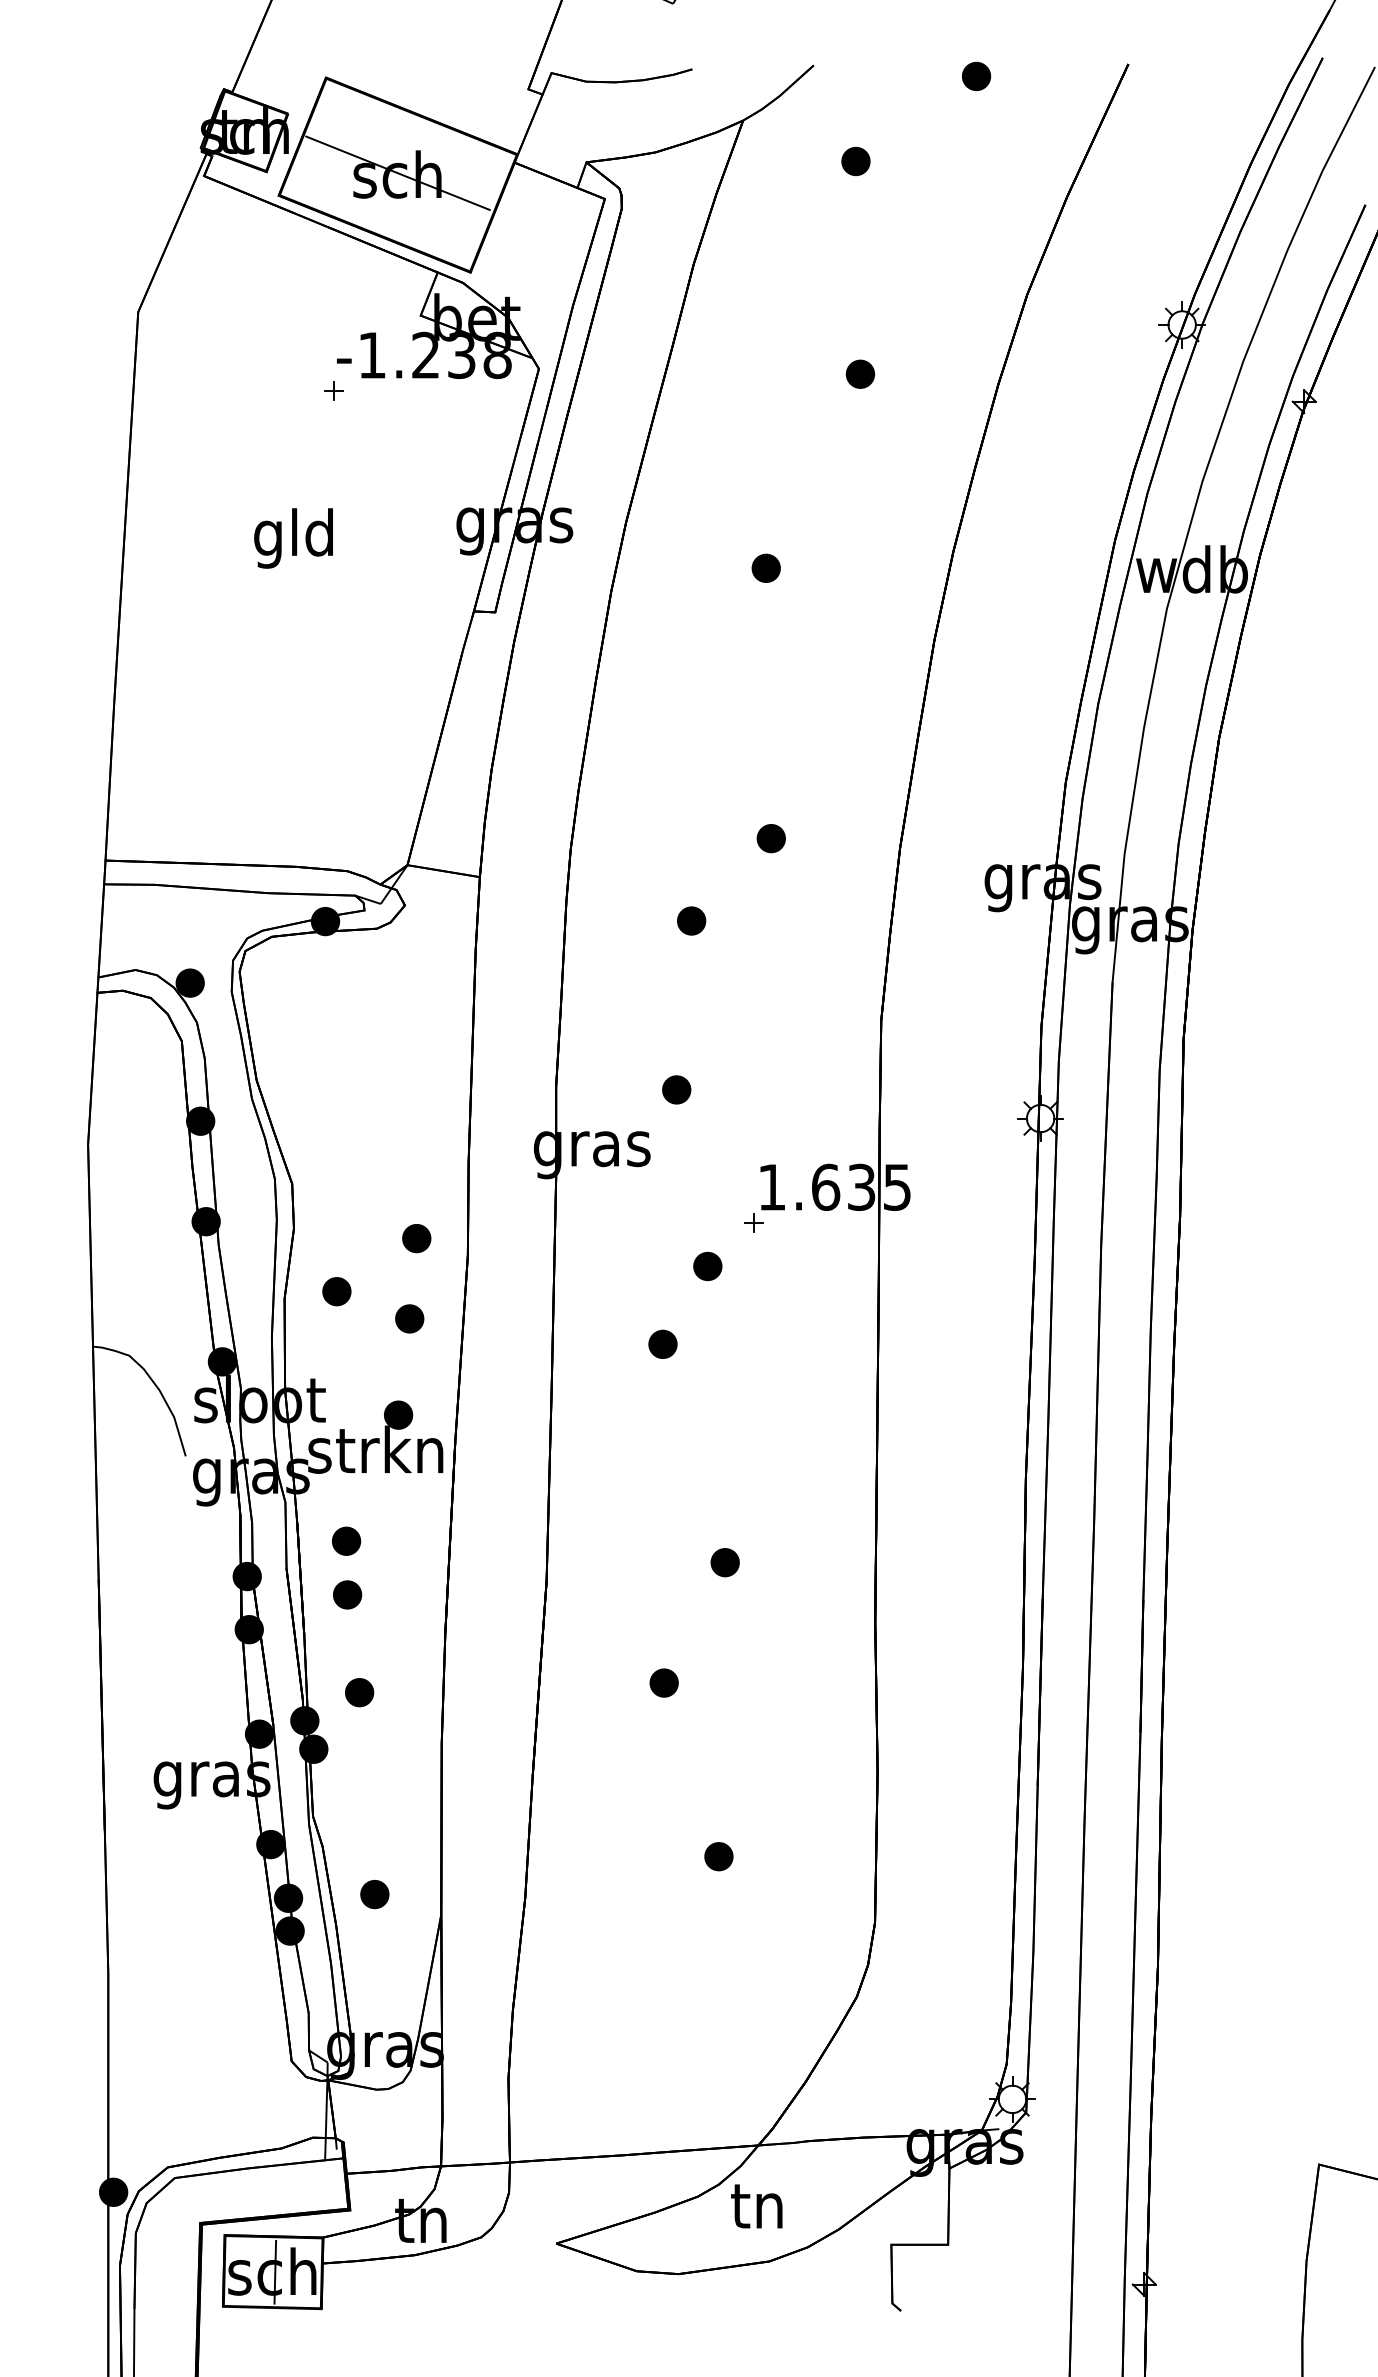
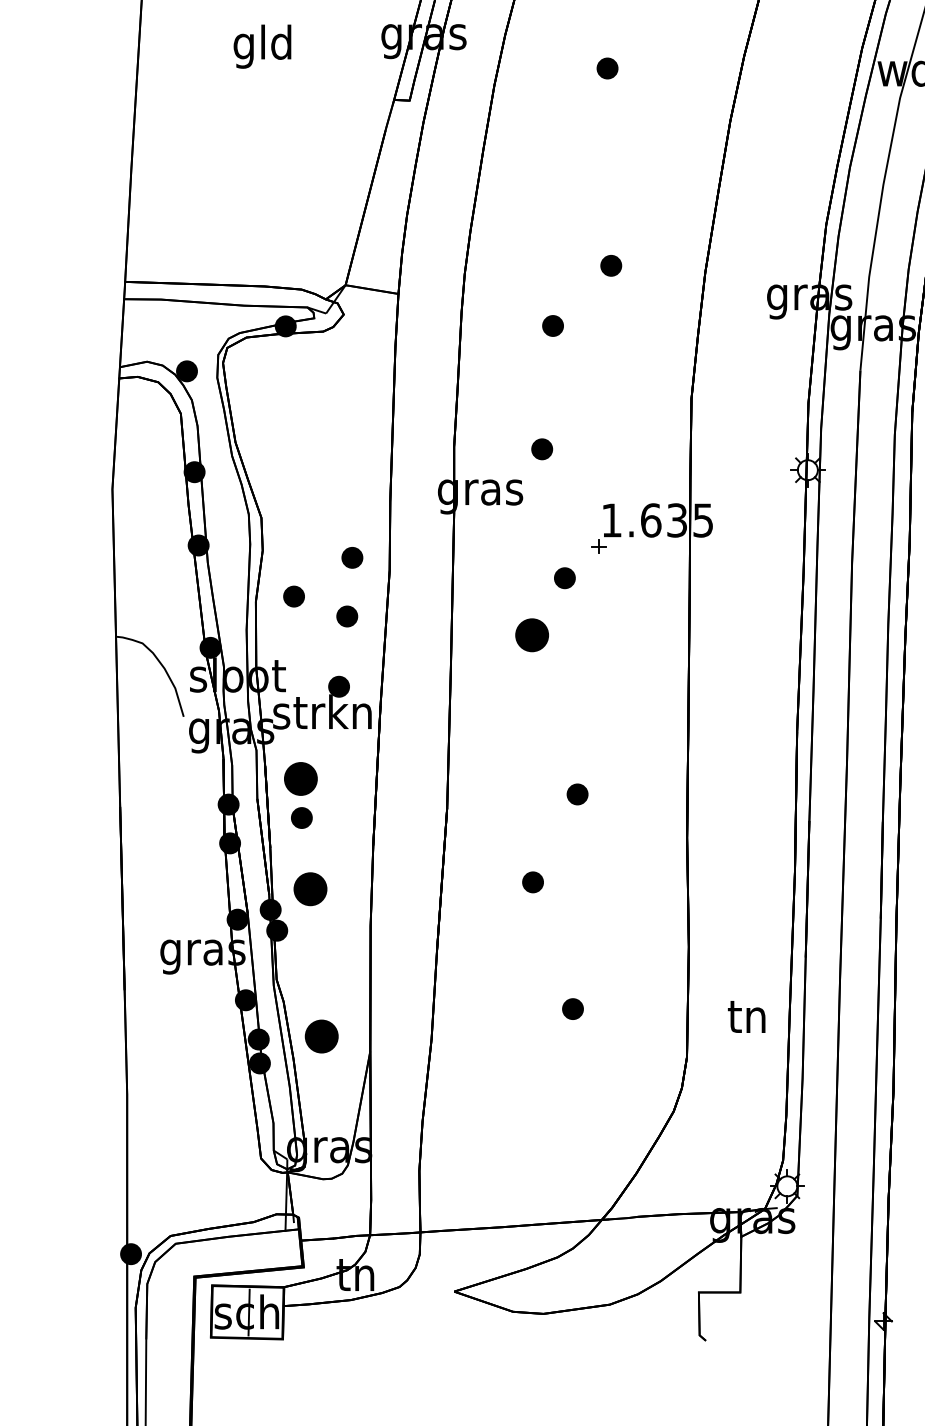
part: (662, 1343) -> (531, 634), size x1.6
part: (346, 1540) -> (301, 778), size x1.6
part: (359, 1692) -> (310, 889), size x1.6
part: (374, 1894) -> (321, 1036), size x1.6
text: (756, 2206) -> (746, 1017), moved

